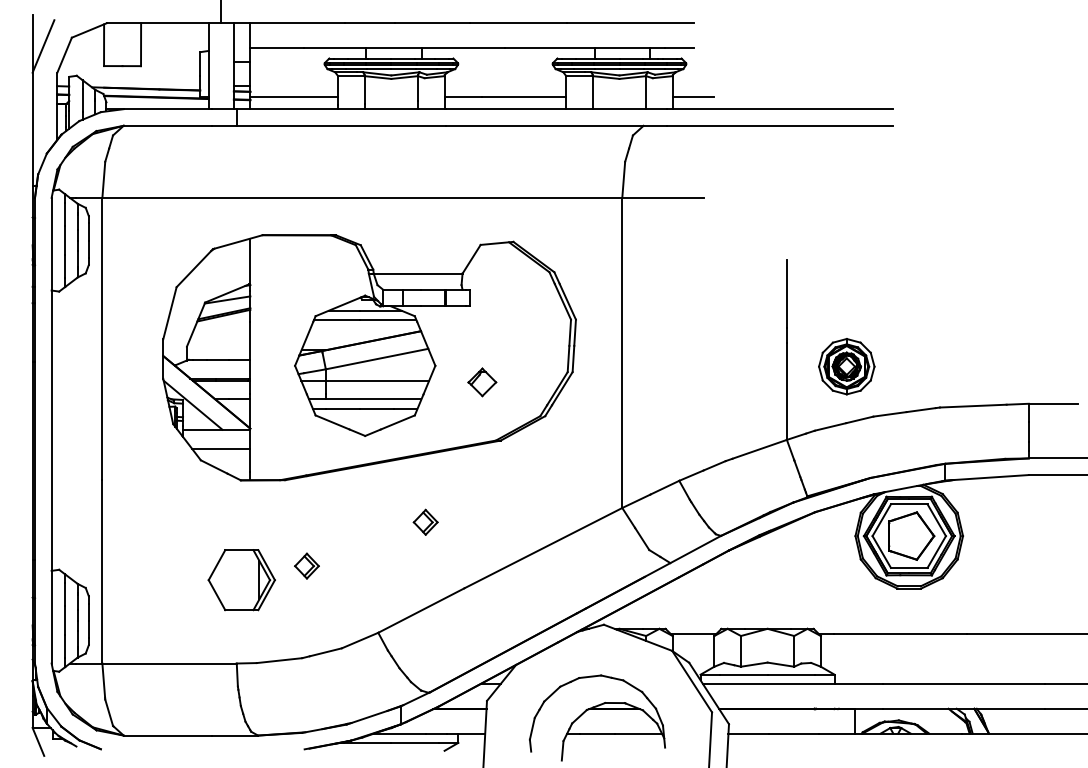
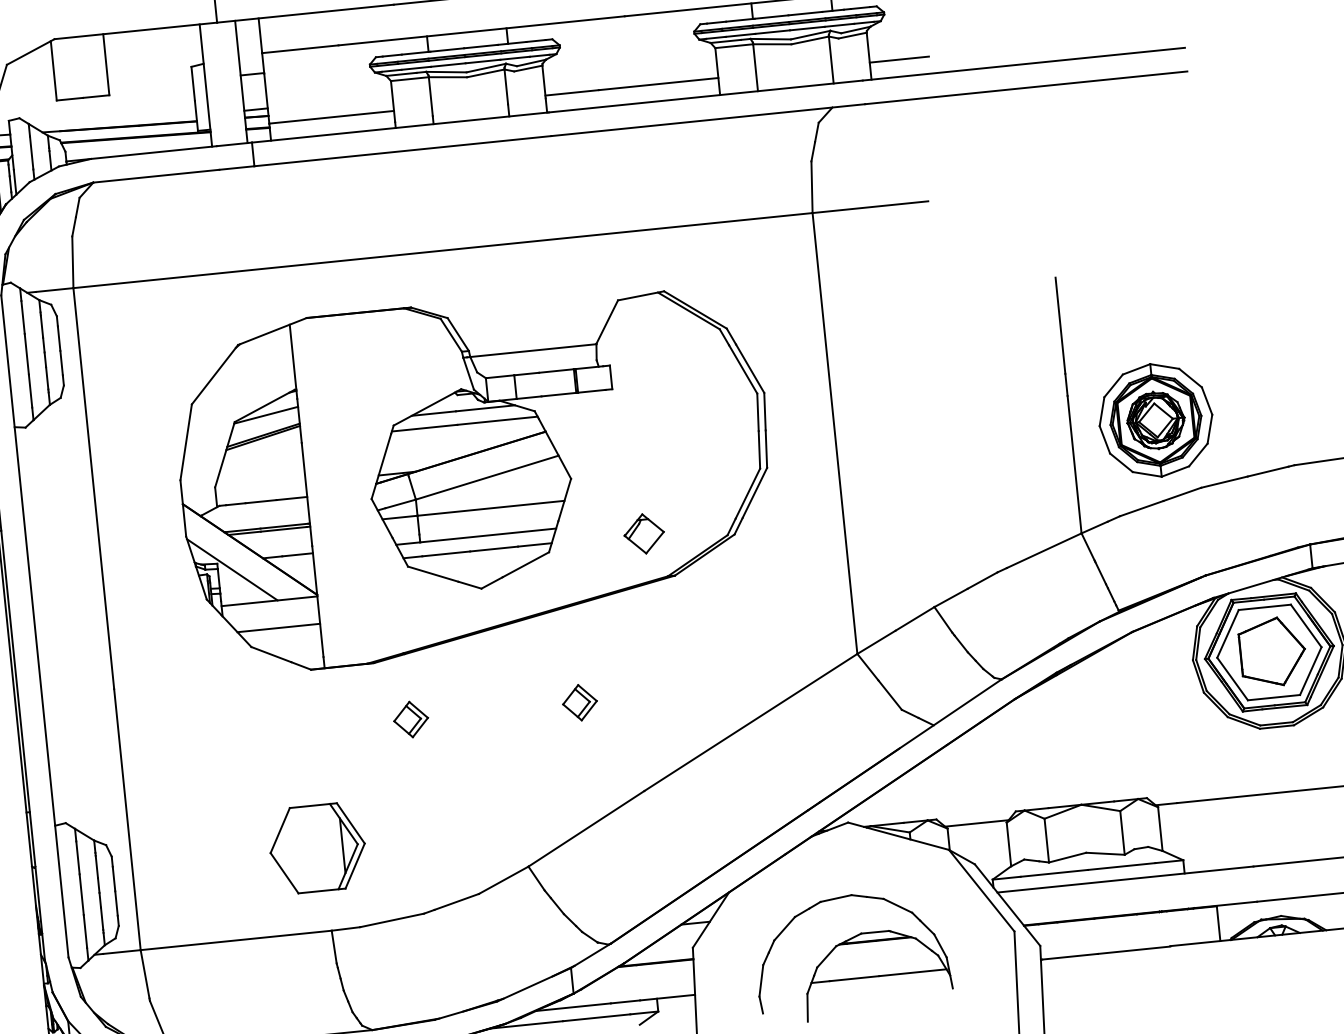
part: (846, 366) -> (1155, 420), size x1.43
part: (482, 382) -> (644, 534), moved
part: (306, 565) -> (410, 718), moved
part: (241, 580) -> (317, 848), moved

